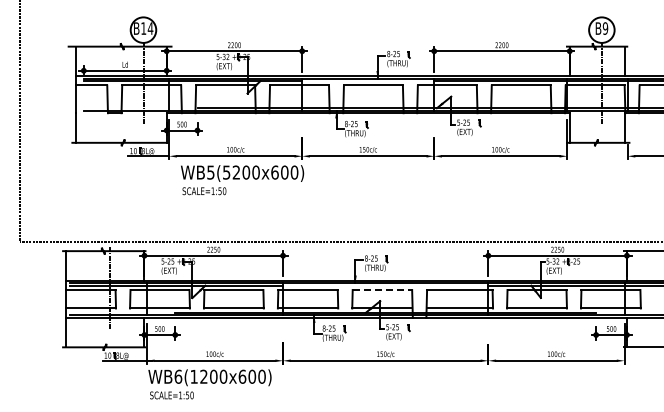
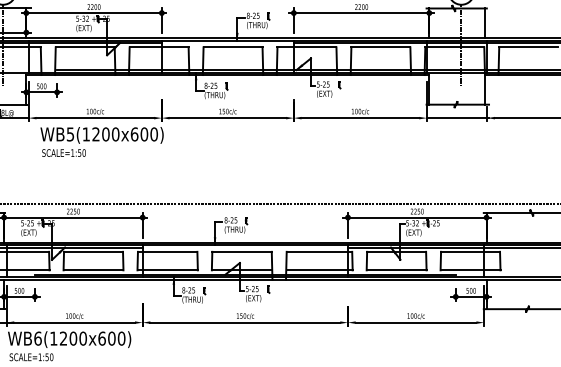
line: (598, 156) -> (458, 118), added
text: (226, 172) -> (86, 134), WB5(5200x600) -> WB5(1200x600)
line: (382, 290) -> (242, 252), dashed -> solid

